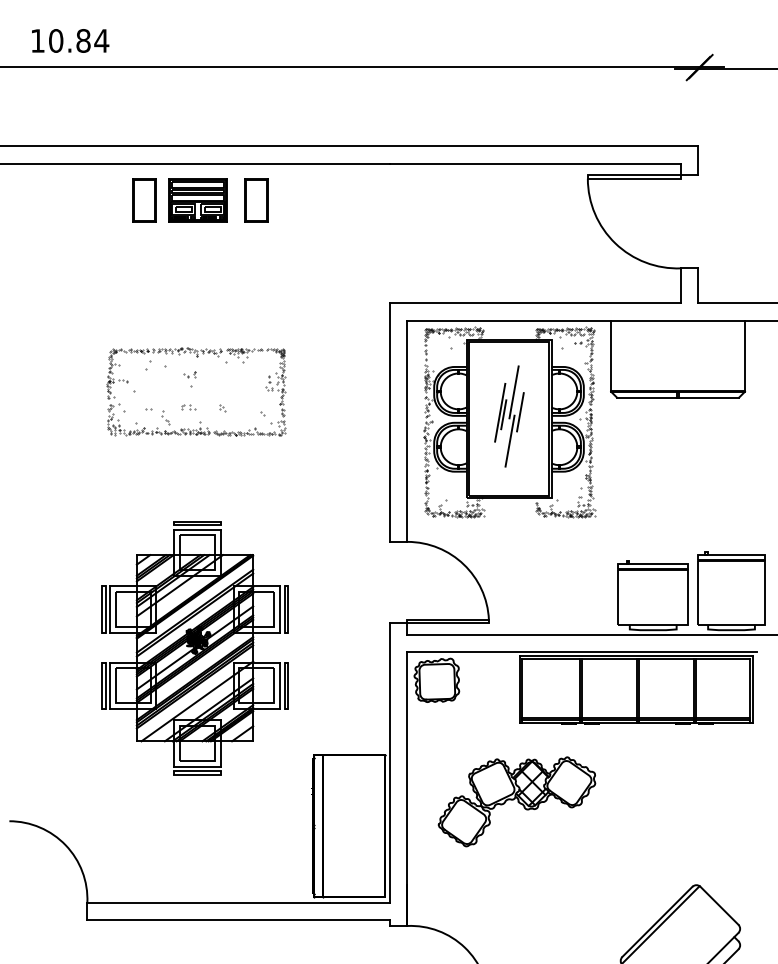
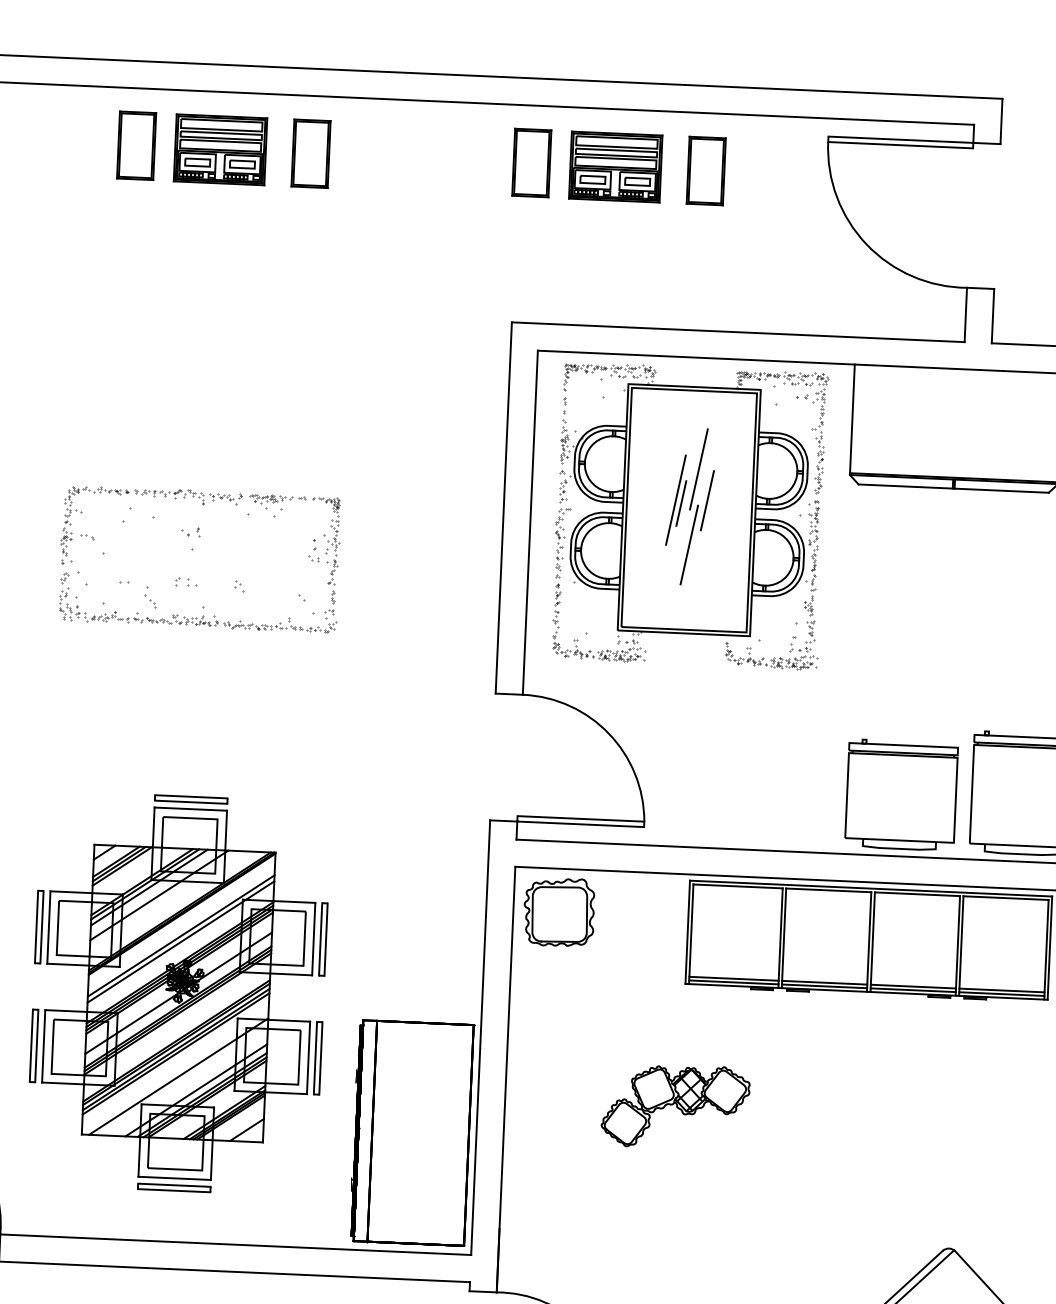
part: (454, 200) -> (619, 166), added
part: (192, 386) -> (194, 550), moved
part: (194, 648) -> (177, 994), moved
part: (516, 801) -> (674, 1106), size x0.6

